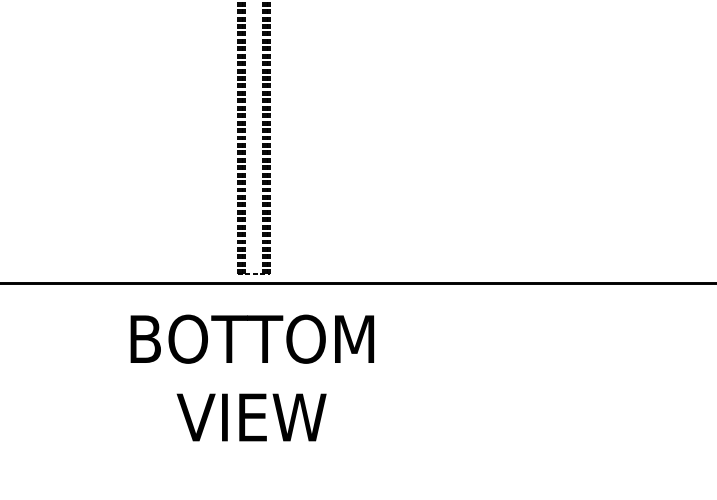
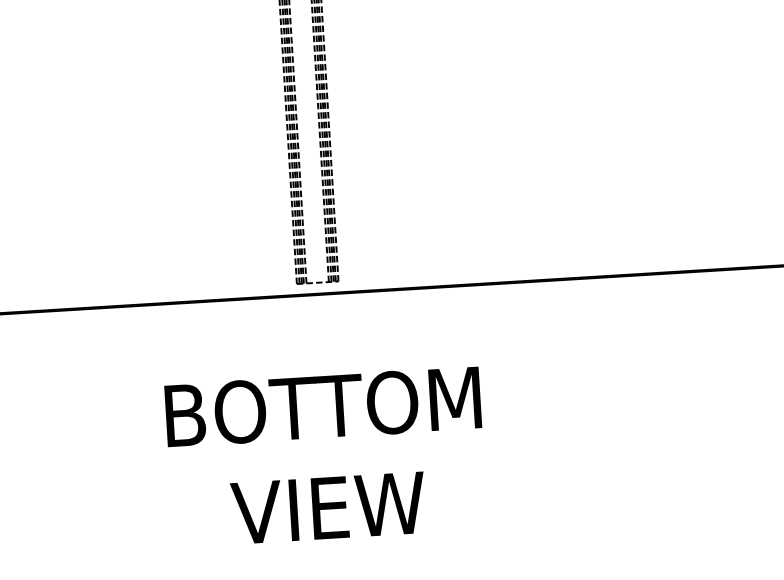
text: (251, 377) -> (325, 456), moved

